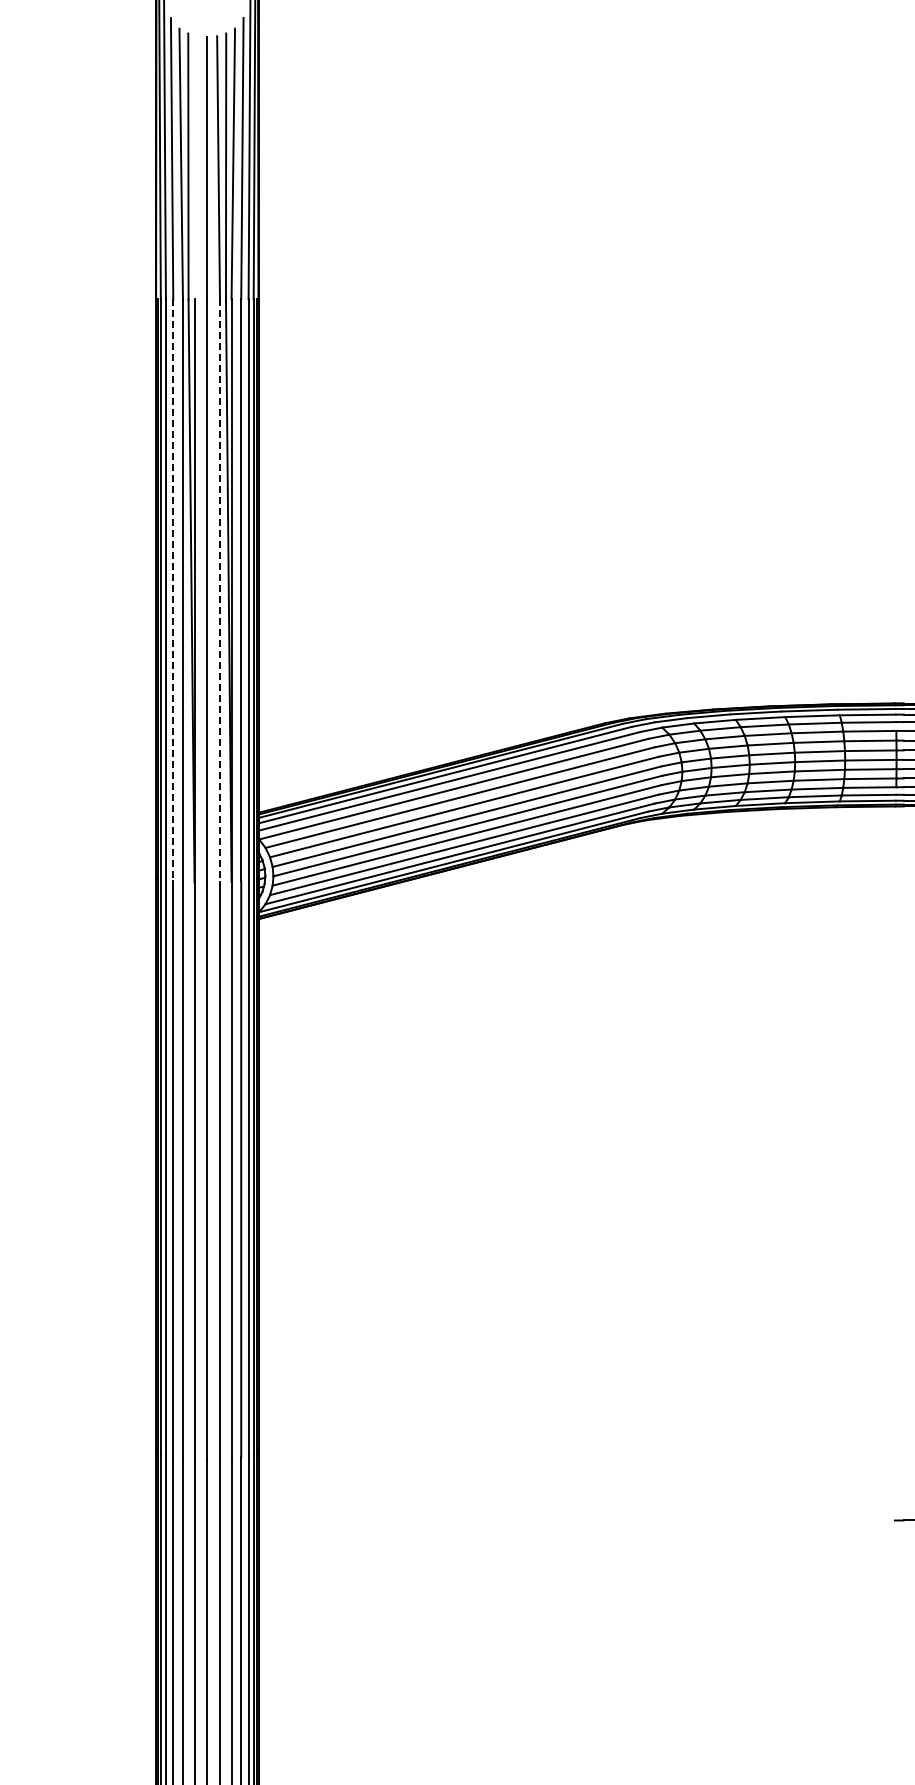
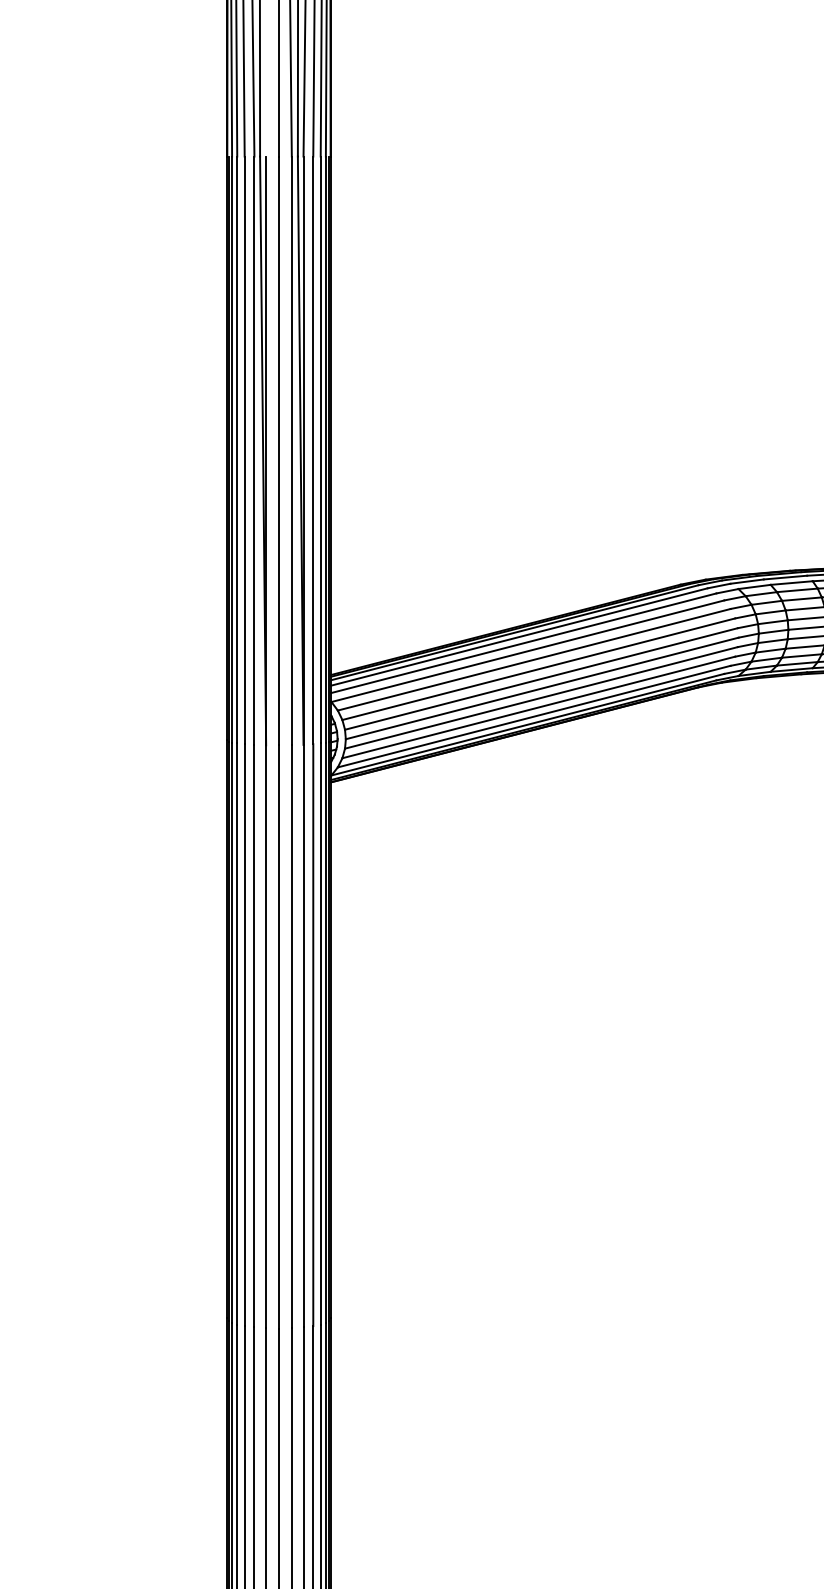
line: (173, 590) -> (244, 450), dashed -> solid
line: (219, 591) -> (291, 451), dashed -> solid

